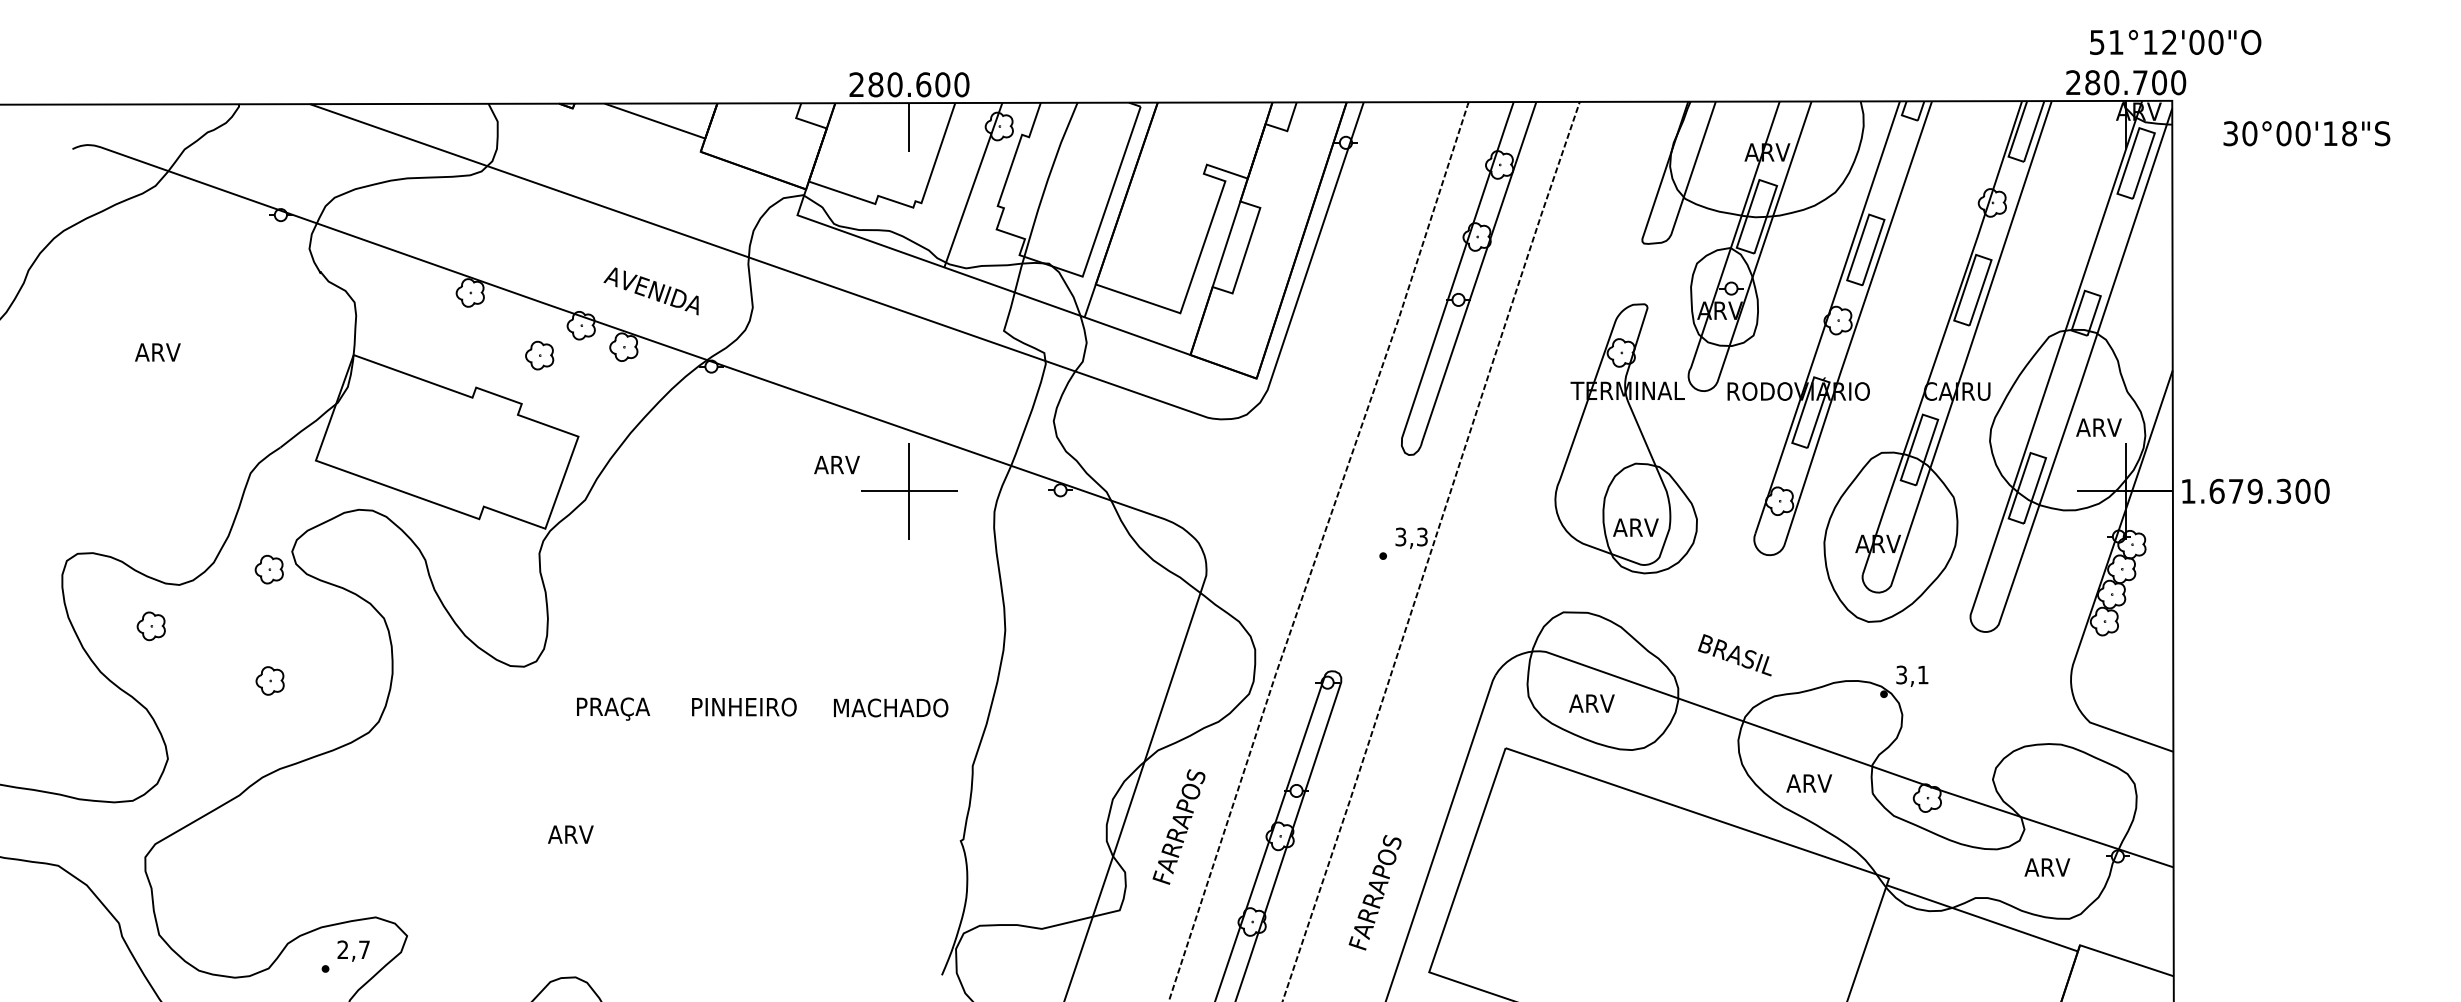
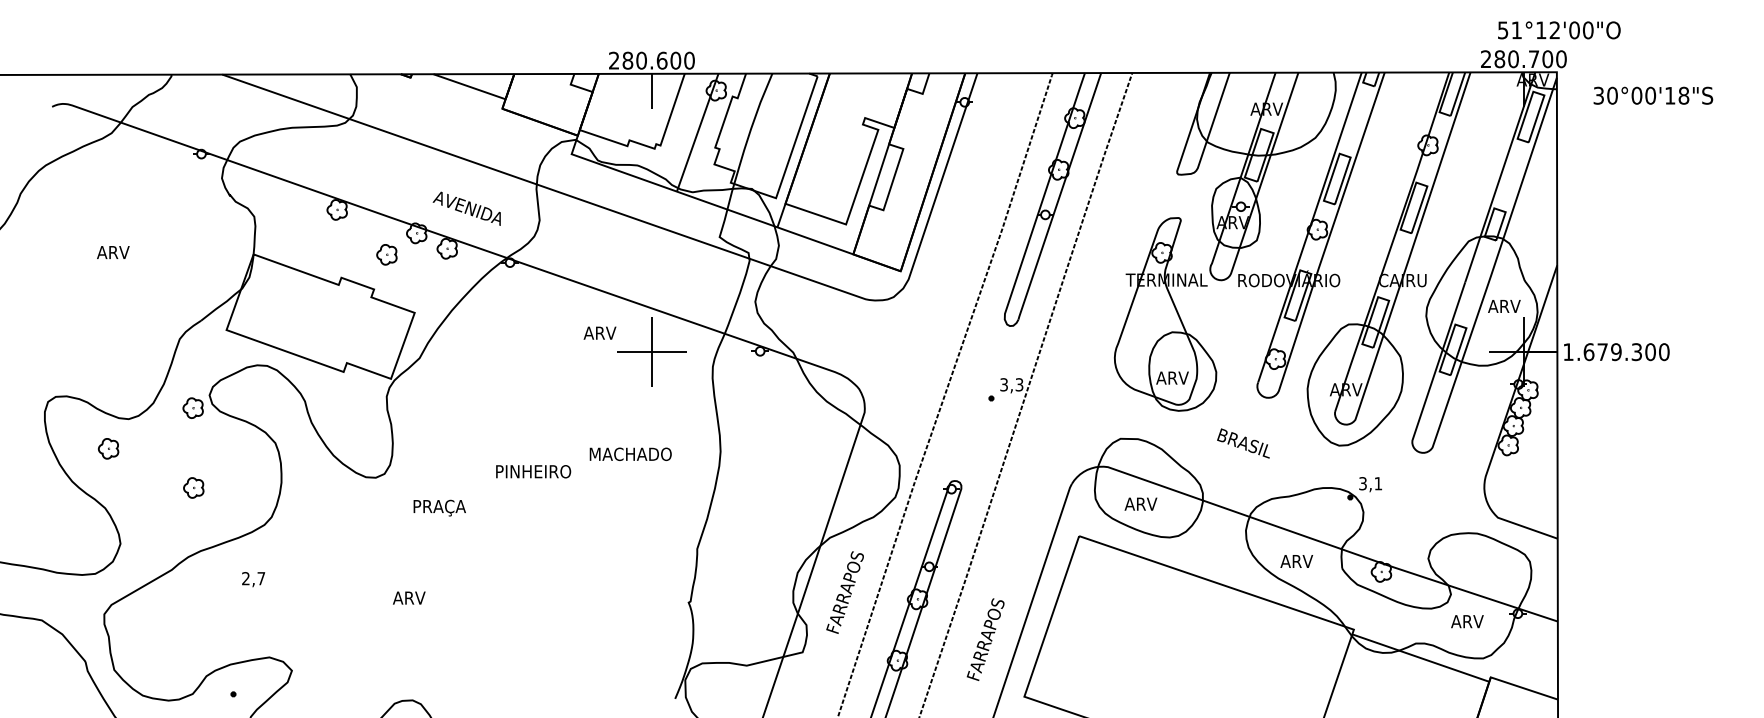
text: (1734, 655) -> (1243, 443), moved
text: (744, 706) -> (533, 471), moved
text: (890, 706) -> (630, 453), moved
text: (353, 951) -> (253, 579), moved

